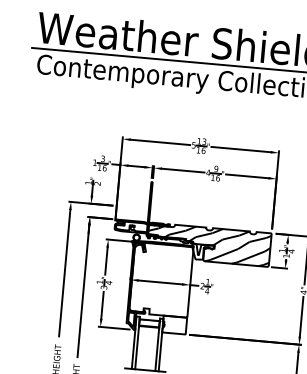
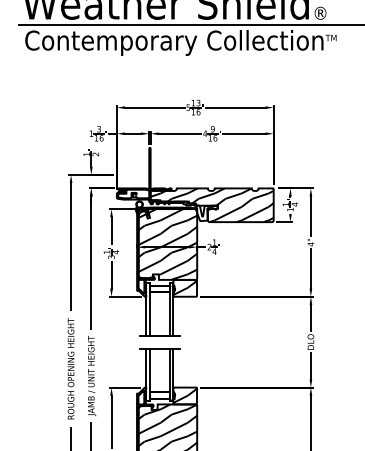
hatch: (160, 279) -> (167, 244), added
hatch: (175, 324) -> (185, 287), added

